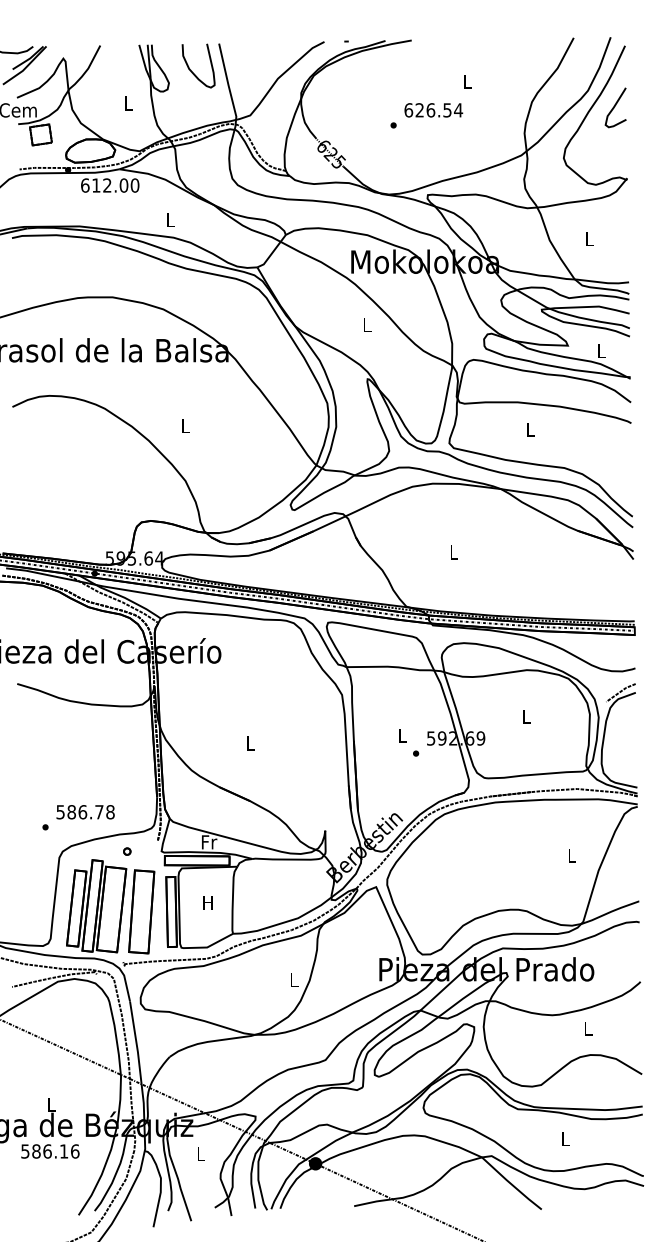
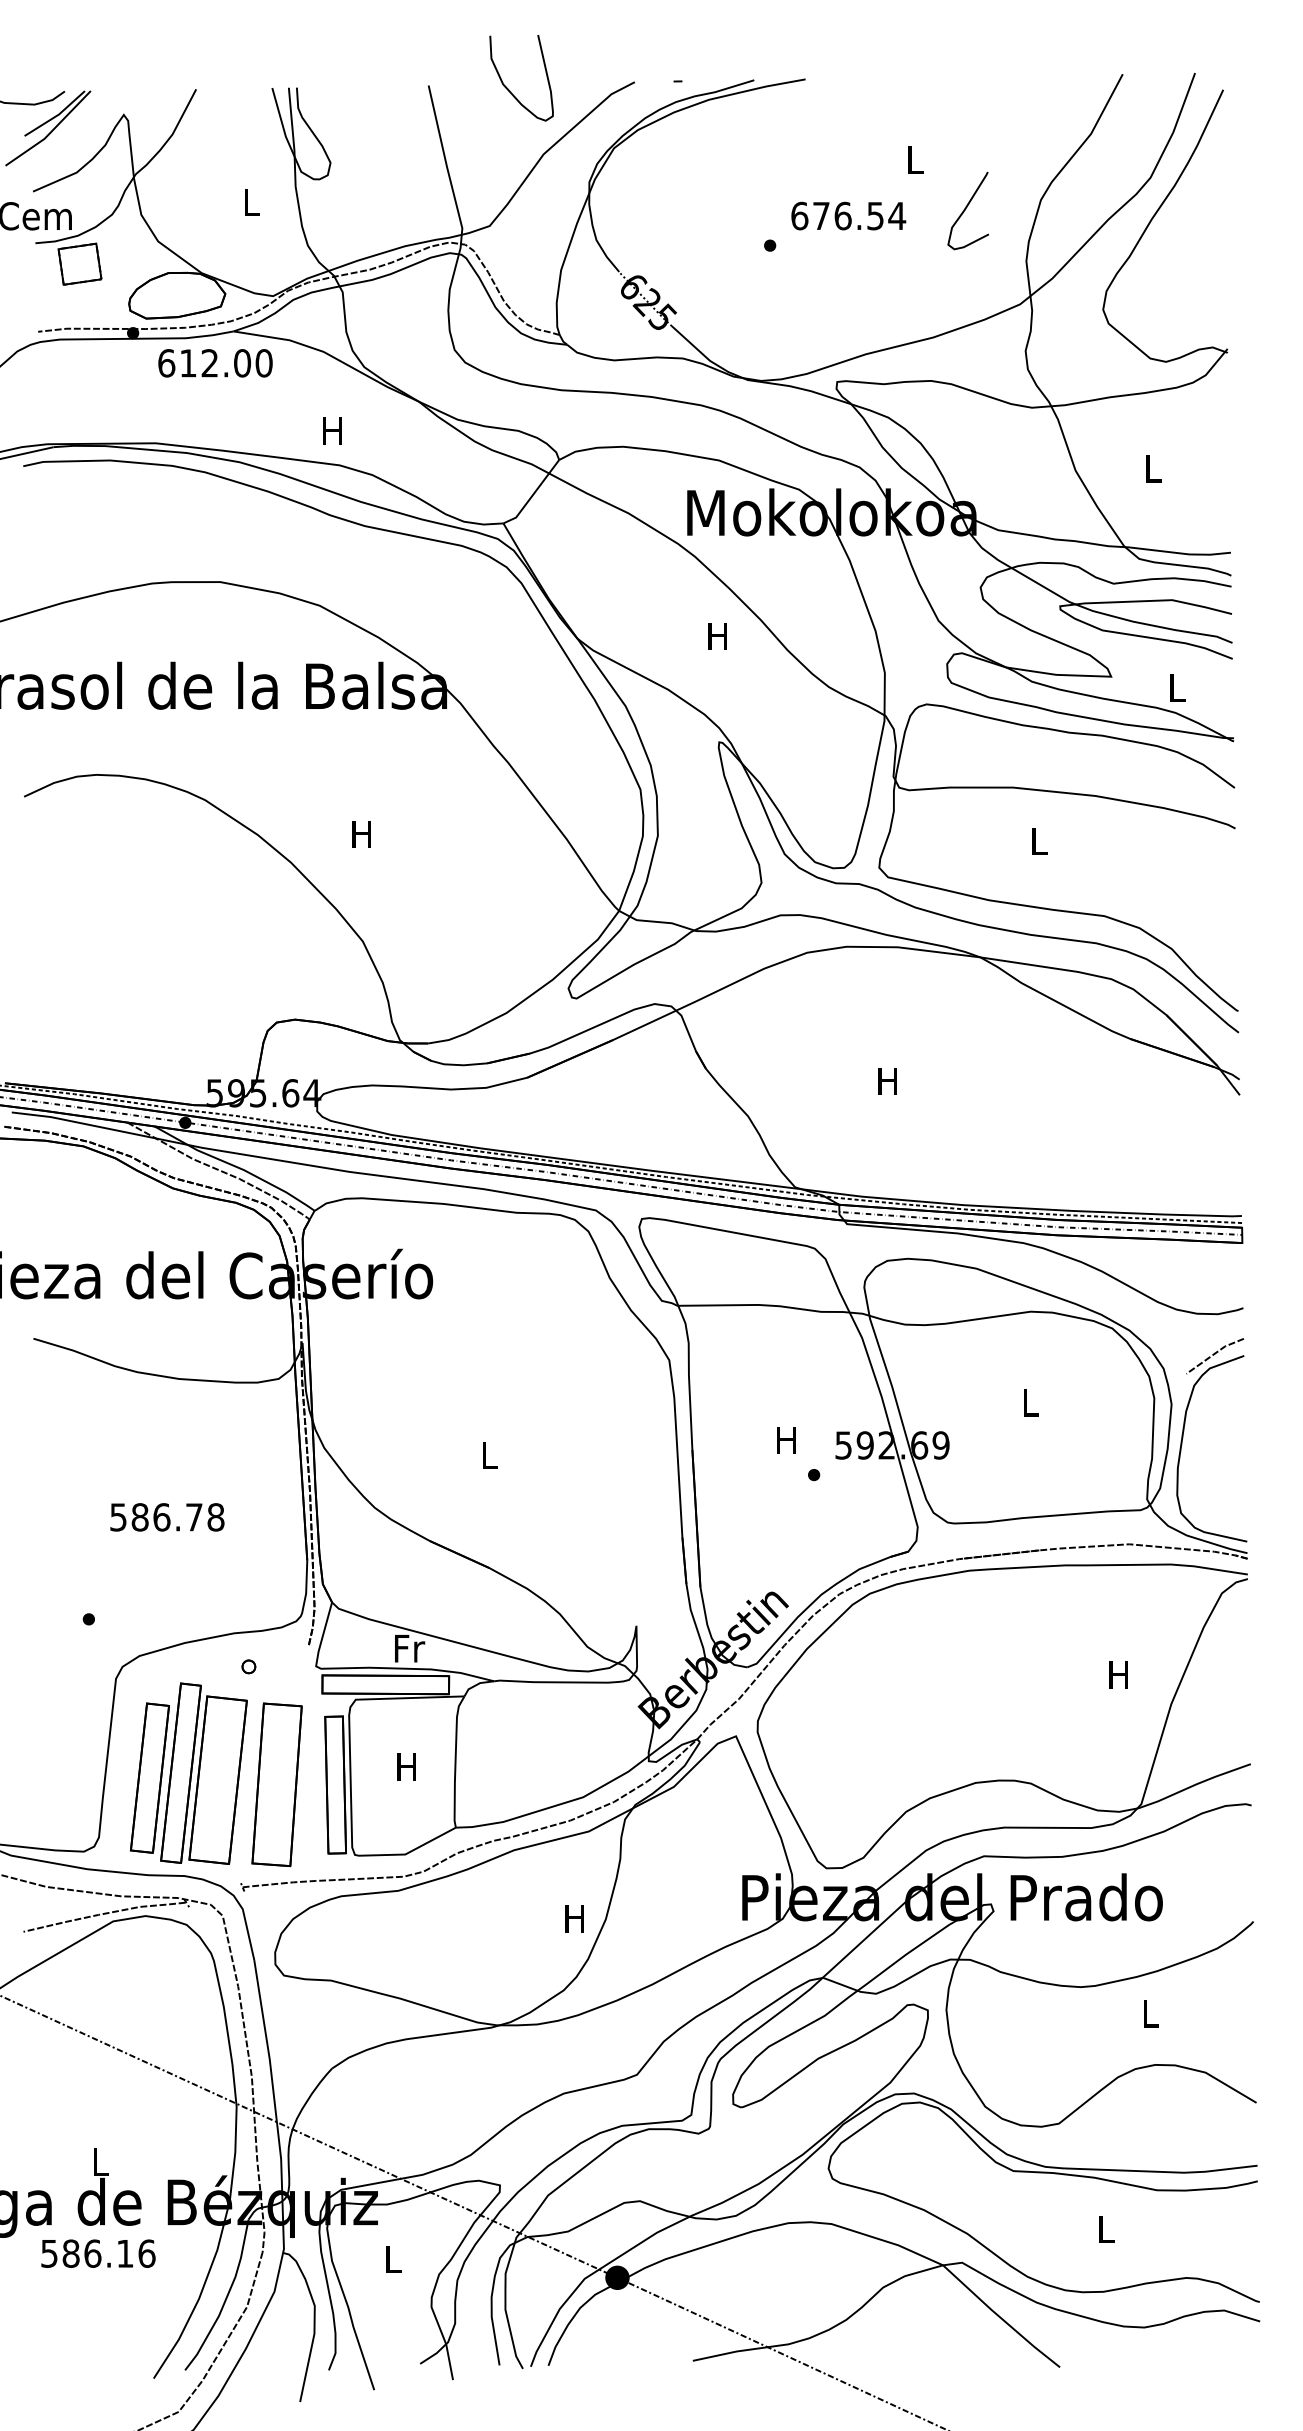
curve: (192, 71) -> (509, 89), moved
curve: (615, 106) -> (967, 208), moved
text: (419, 110) -> (820, 216), 626.54 -> 676.54
text: (169, 219) -> (331, 429), L -> H
text: (366, 324) -> (717, 635), L -> H
text: (184, 425) -> (360, 832), L -> H
text: (453, 552) -> (887, 1081), L -> H
text: (401, 735) -> (785, 1439), L -> H
text: (85, 812) -> (167, 1517), moved
text: (571, 855) -> (1118, 1674), L -> H
text: (293, 979) -> (574, 1917), L -> H

